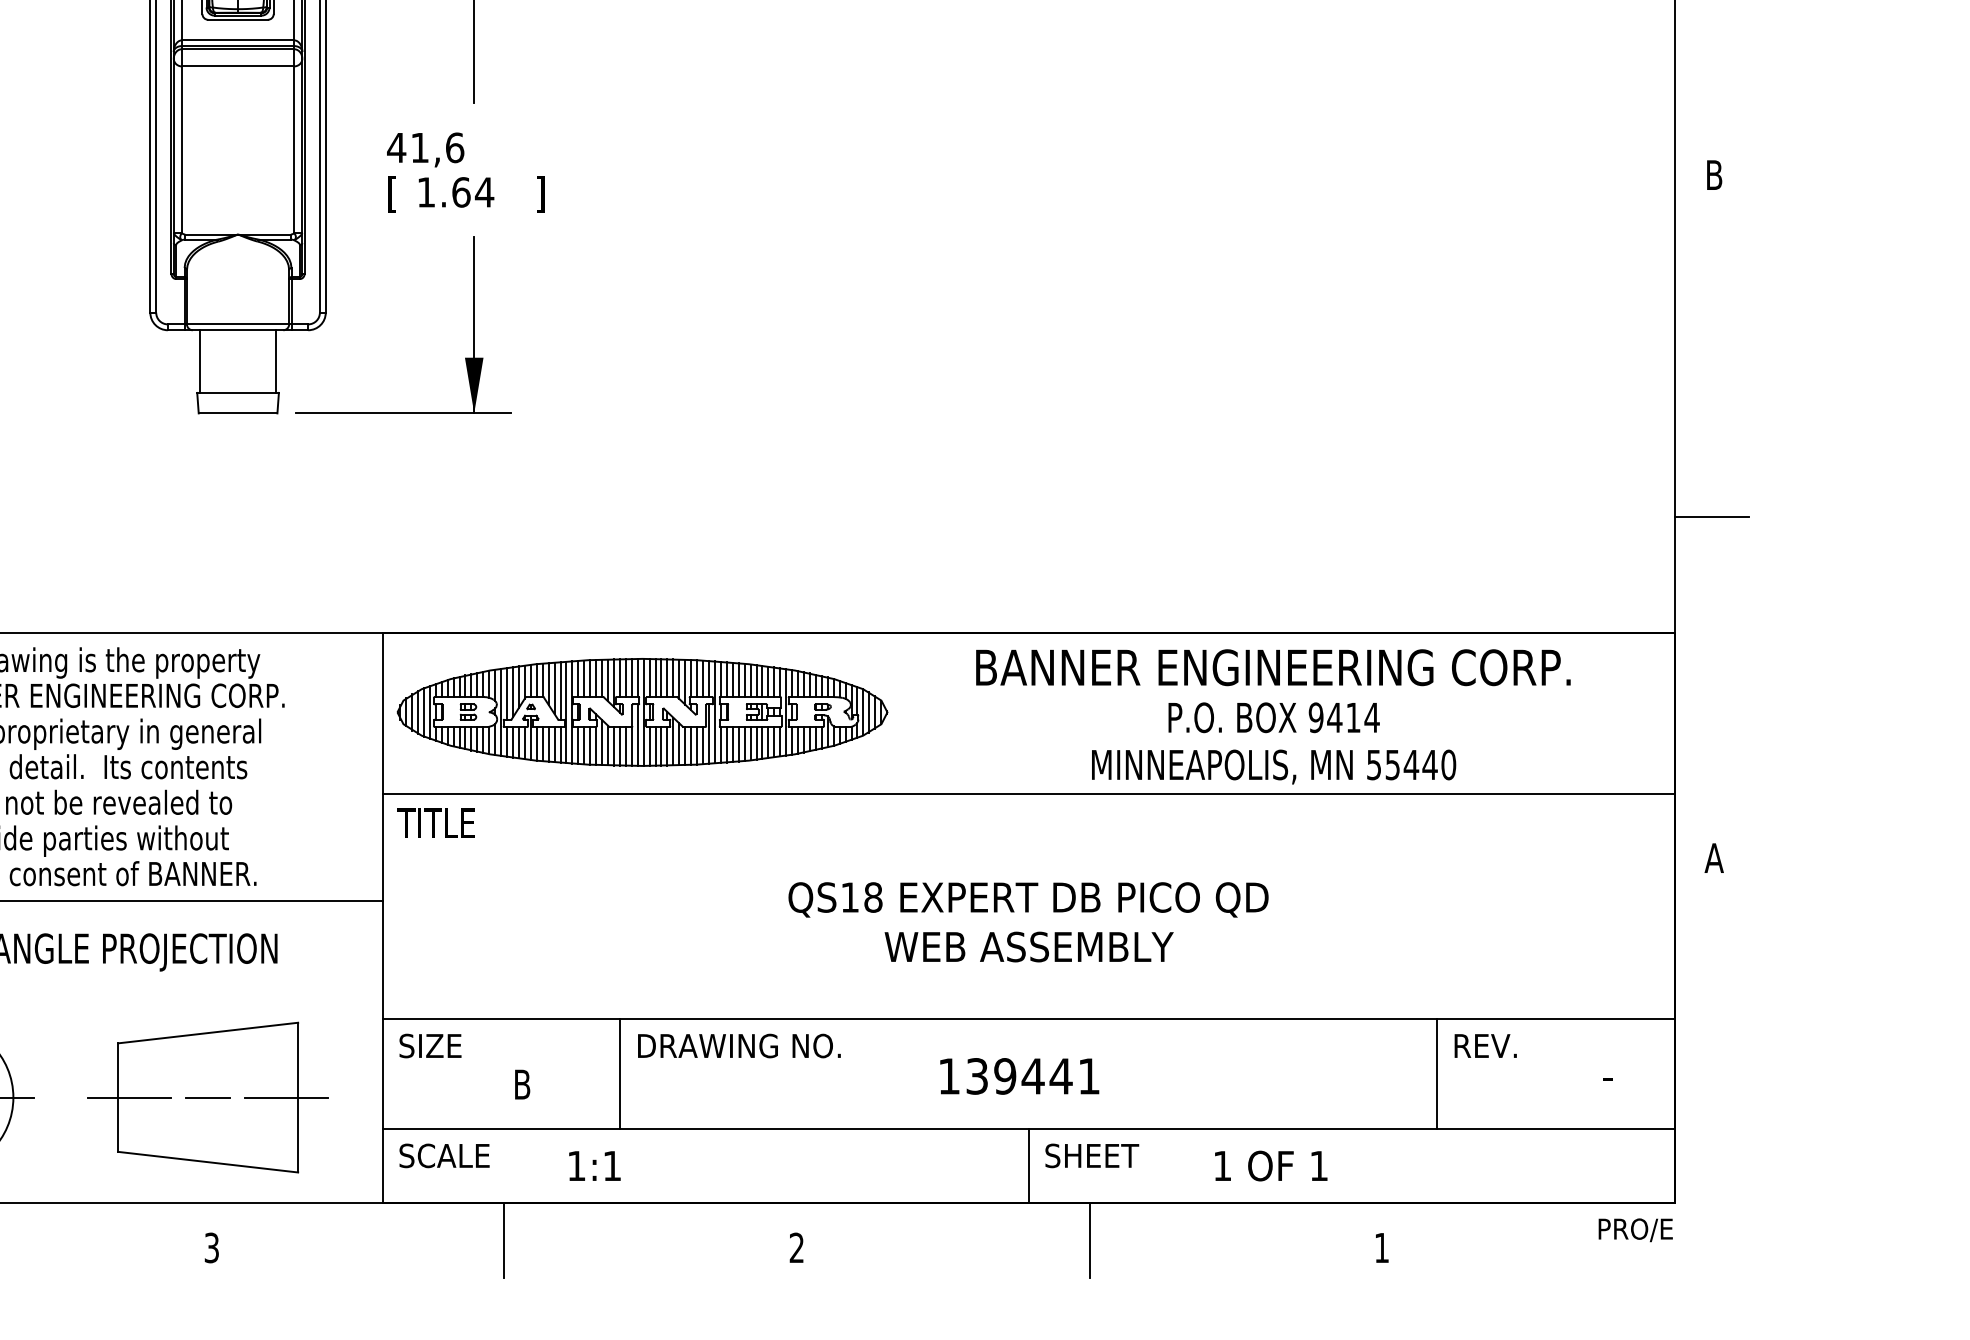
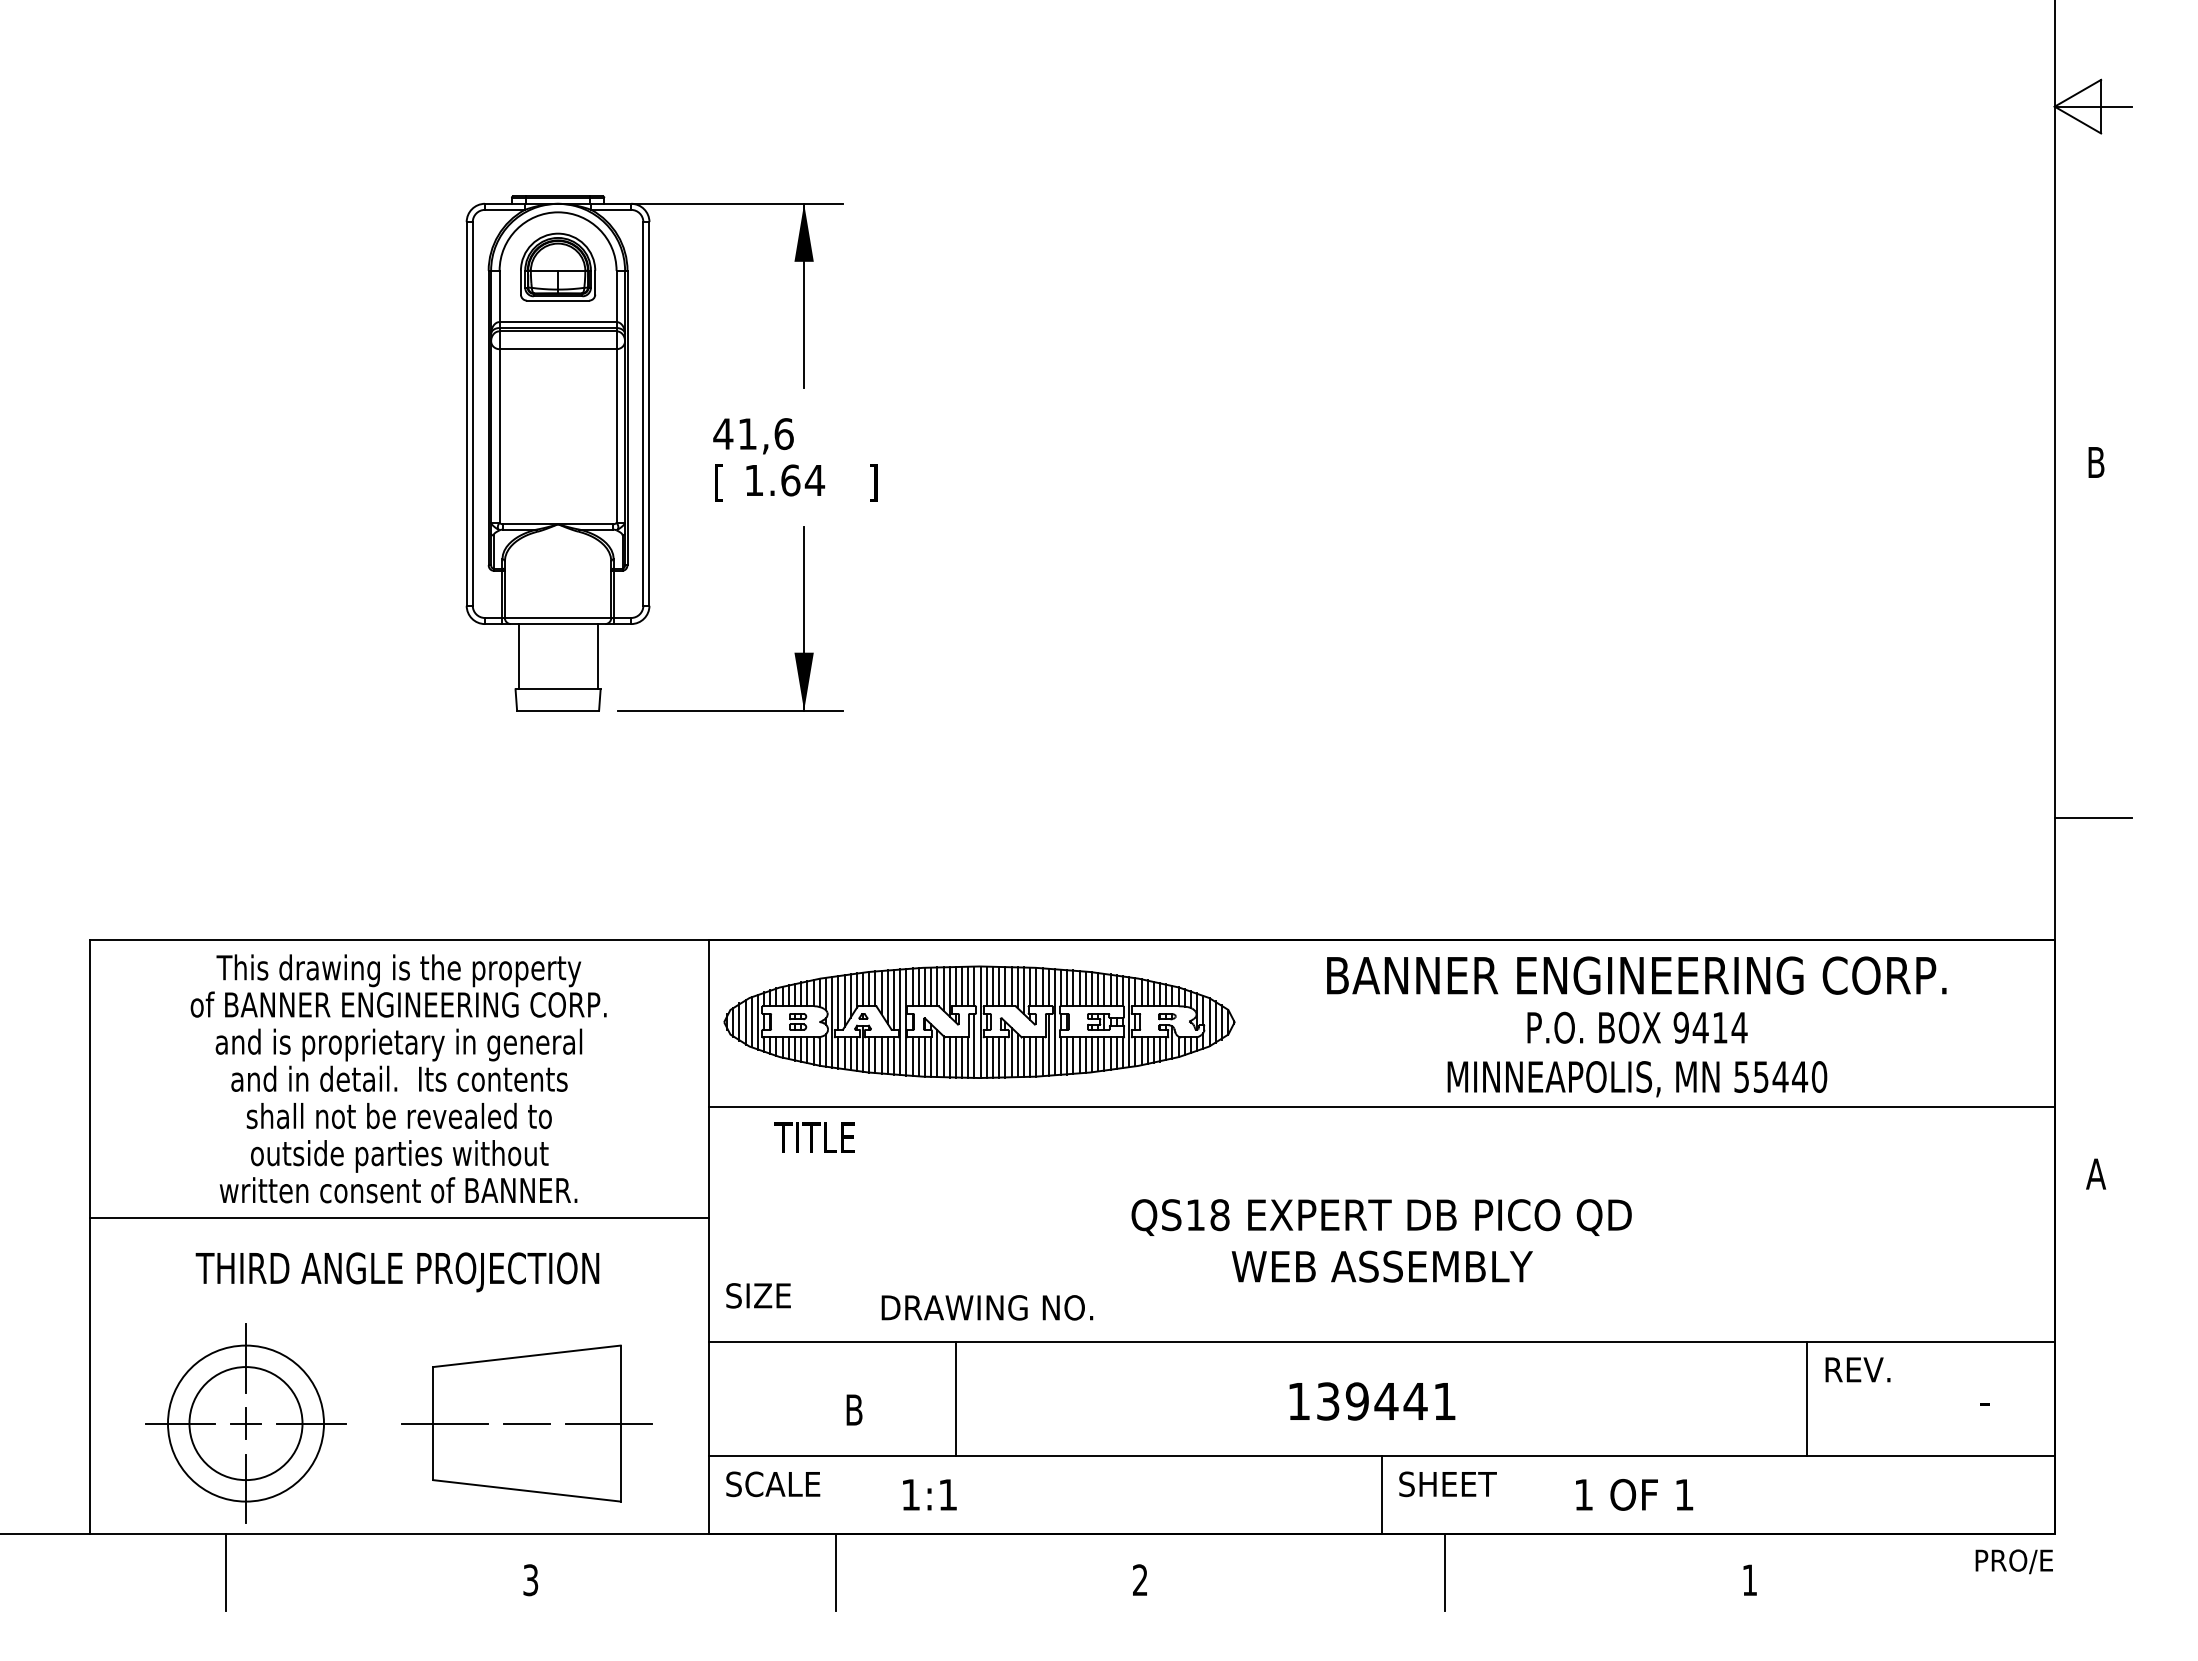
text: (436, 823) -> (814, 1137), moved
text: (430, 1045) -> (758, 1295), moved
text: (739, 1045) -> (987, 1307), moved

